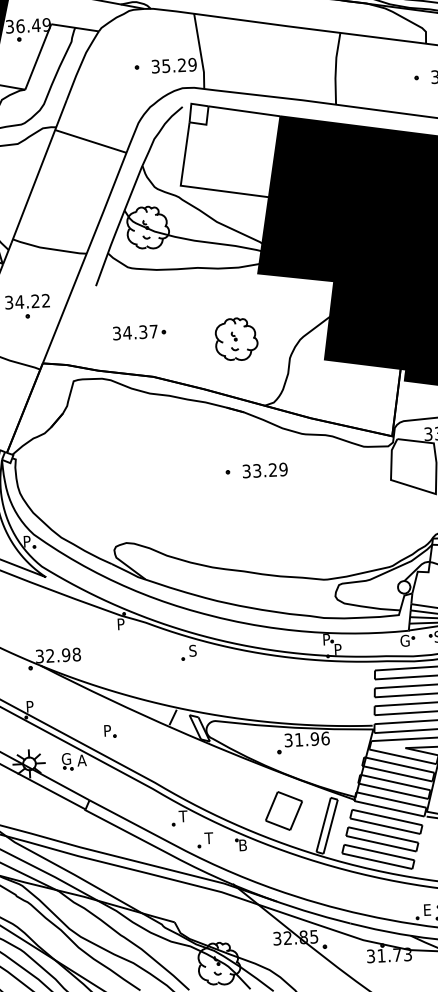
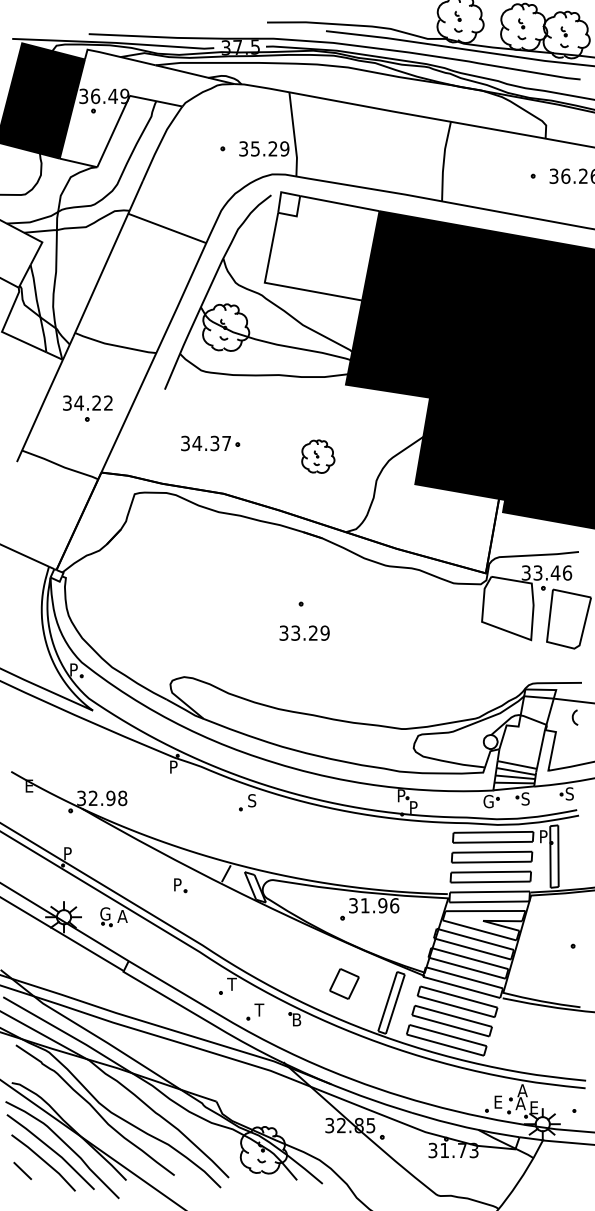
part: (236, 339) -> (318, 456), size x0.7
text: (265, 469) -> (304, 632), moved
part: (110, 731) -> (180, 885), moved
part: (284, 810) -> (344, 983), size x0.7

